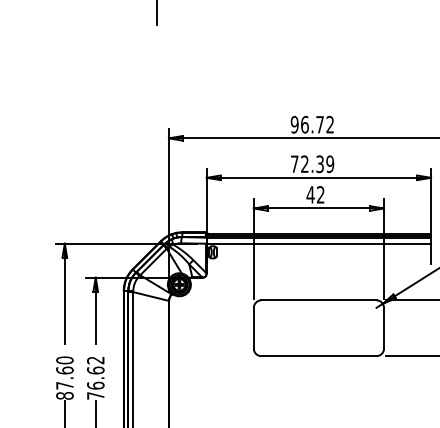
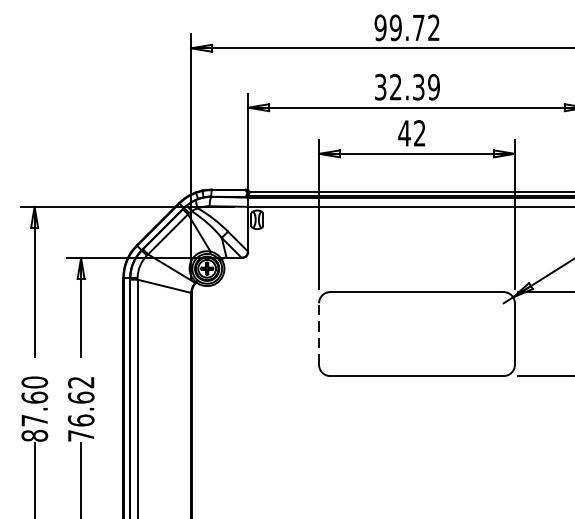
text: (304, 124) -> (395, 27), 96.72 -> 99.72
text: (294, 164) -> (380, 87), 72.39 -> 32.39
line: (253, 327) -> (318, 332), solid -> dashed

